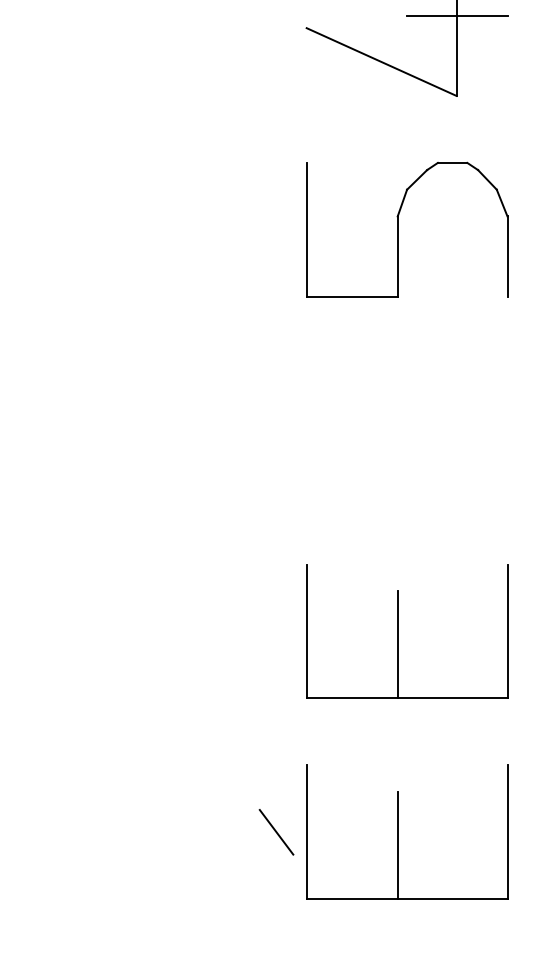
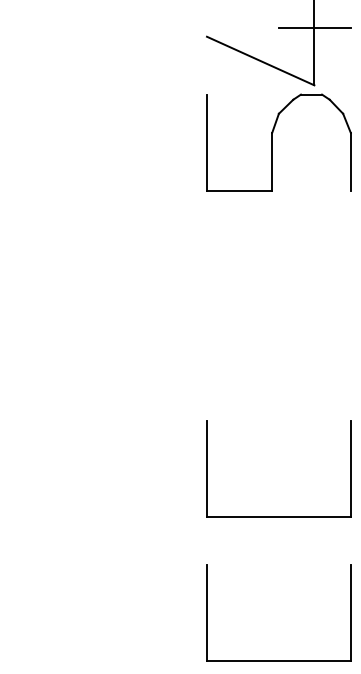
part: (398, 229) -> (272, 142), moved
line: (397, 644) -> (272, 478), removed
line: (276, 831) -> (185, 612), removed
line: (397, 845) -> (272, 622), removed

